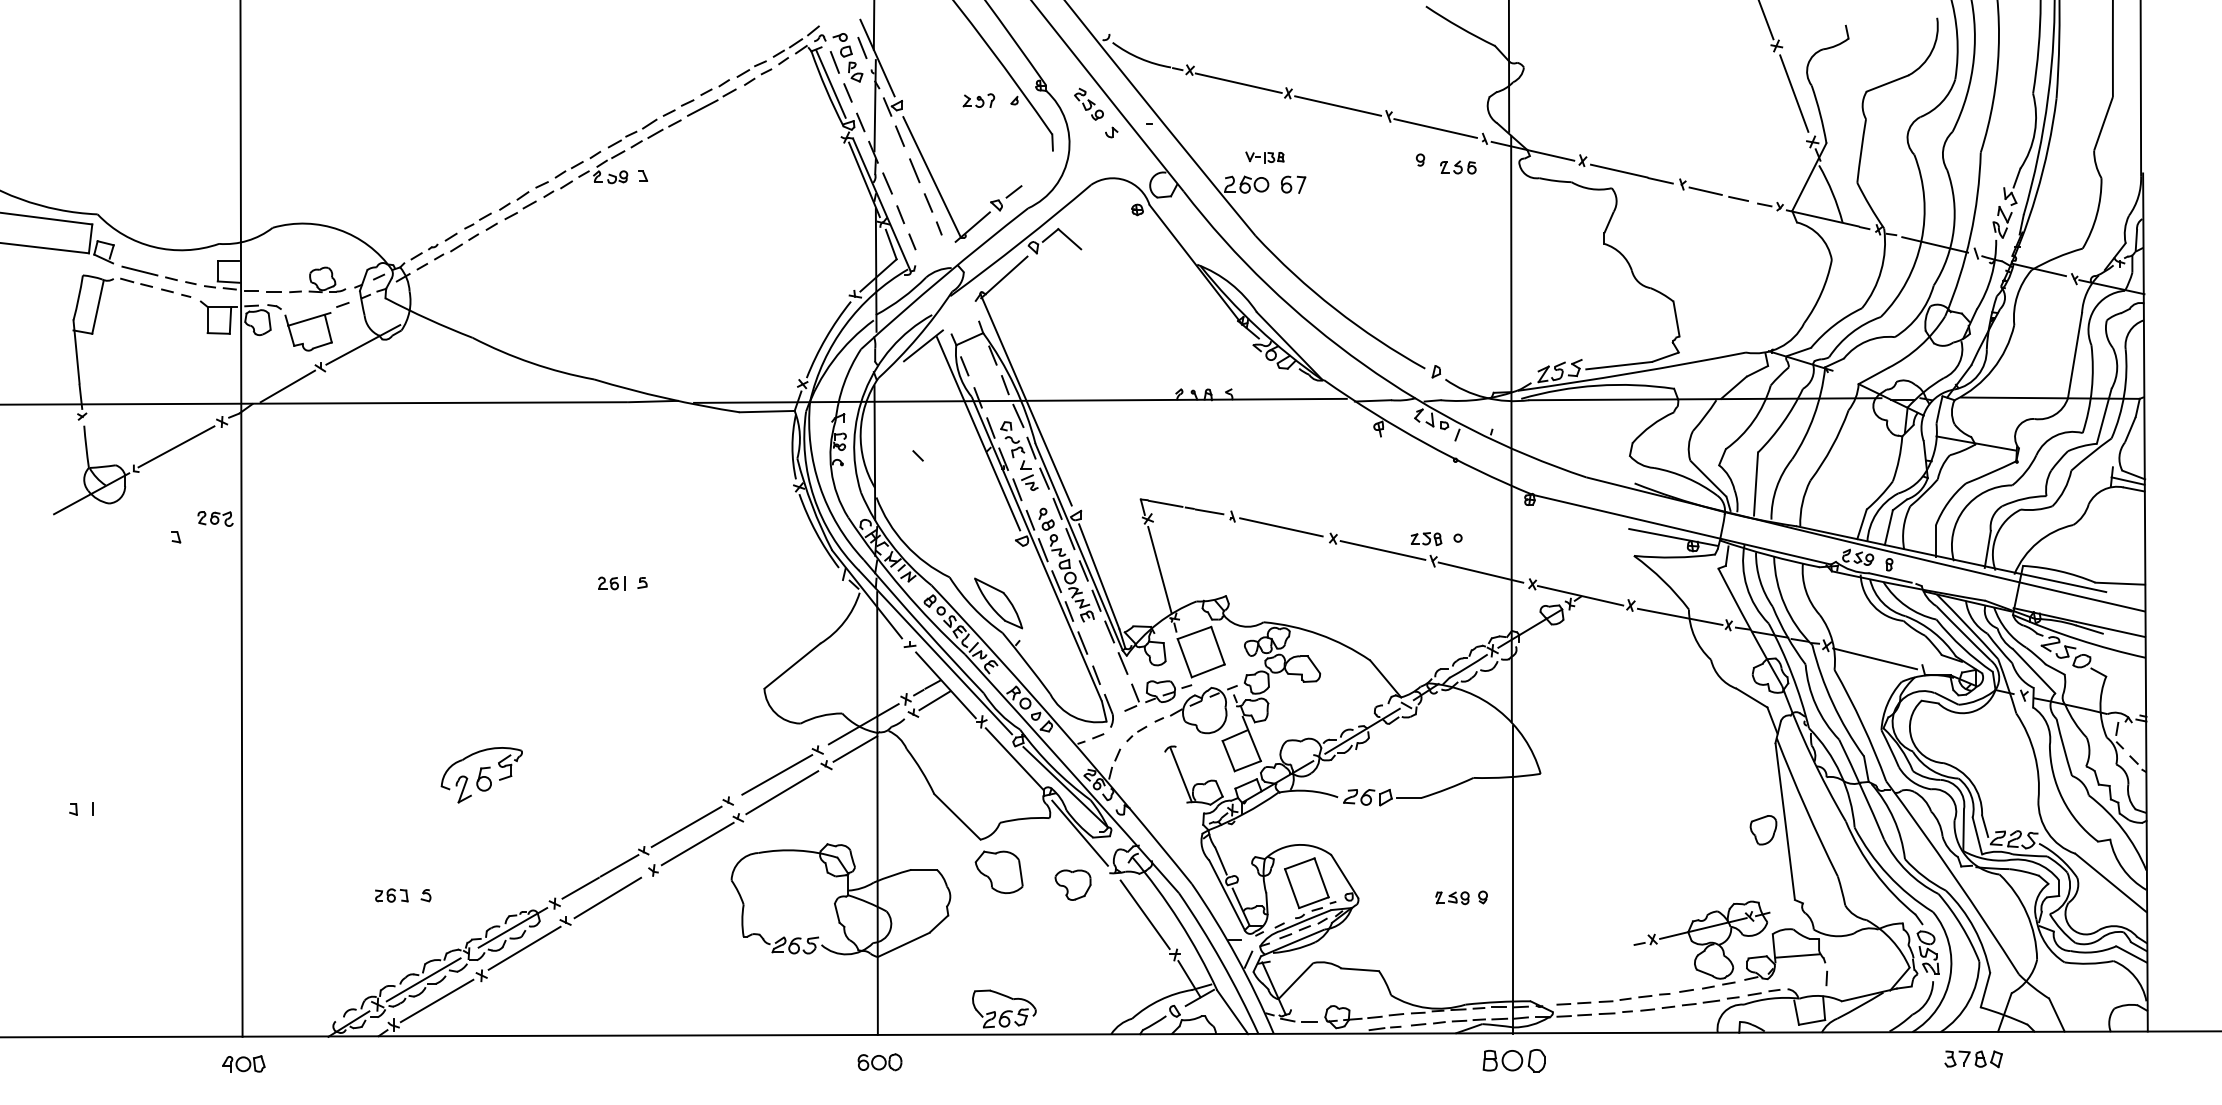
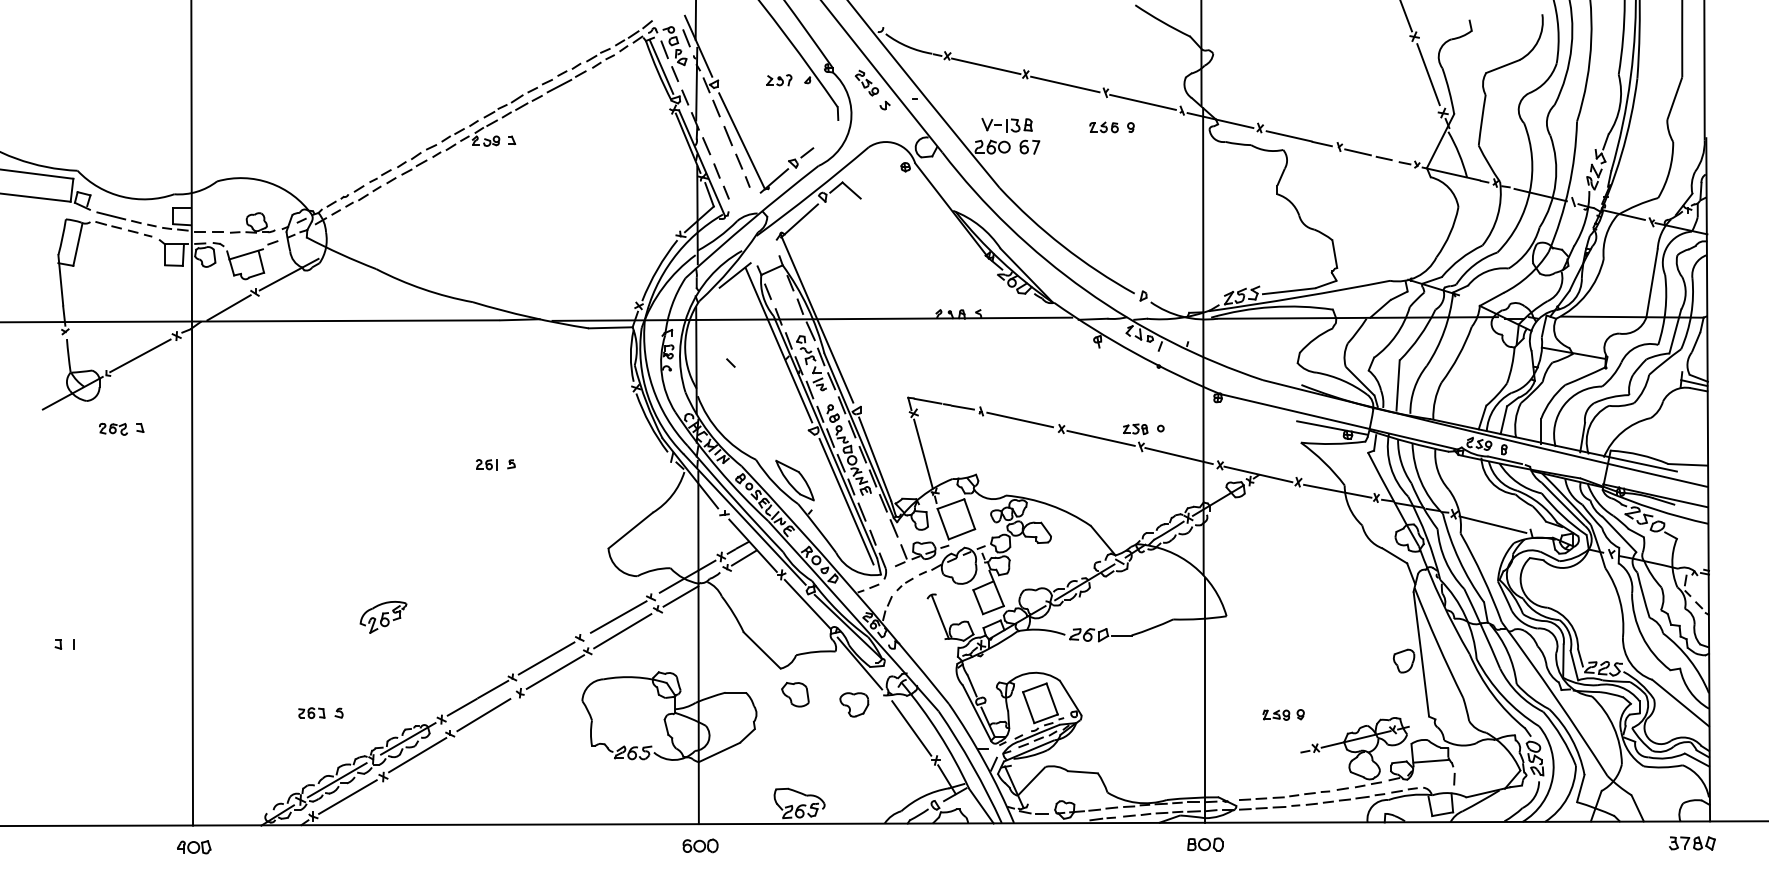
part: (1264, 157) -> (1006, 125), size x1.67
part: (1457, 167) -> (1103, 127), moved
part: (215, 517) -> (113, 428), moved
line: (1063, 629) -> (846, 501), added
part: (481, 775) -> (383, 617), size x0.71
part: (999, 872) -> (795, 694), size x0.71
part: (1461, 897) -> (1283, 714), moved
part: (1973, 1059) -> (1692, 843), moved
part: (1514, 1060) -> (1205, 844), size x0.71

